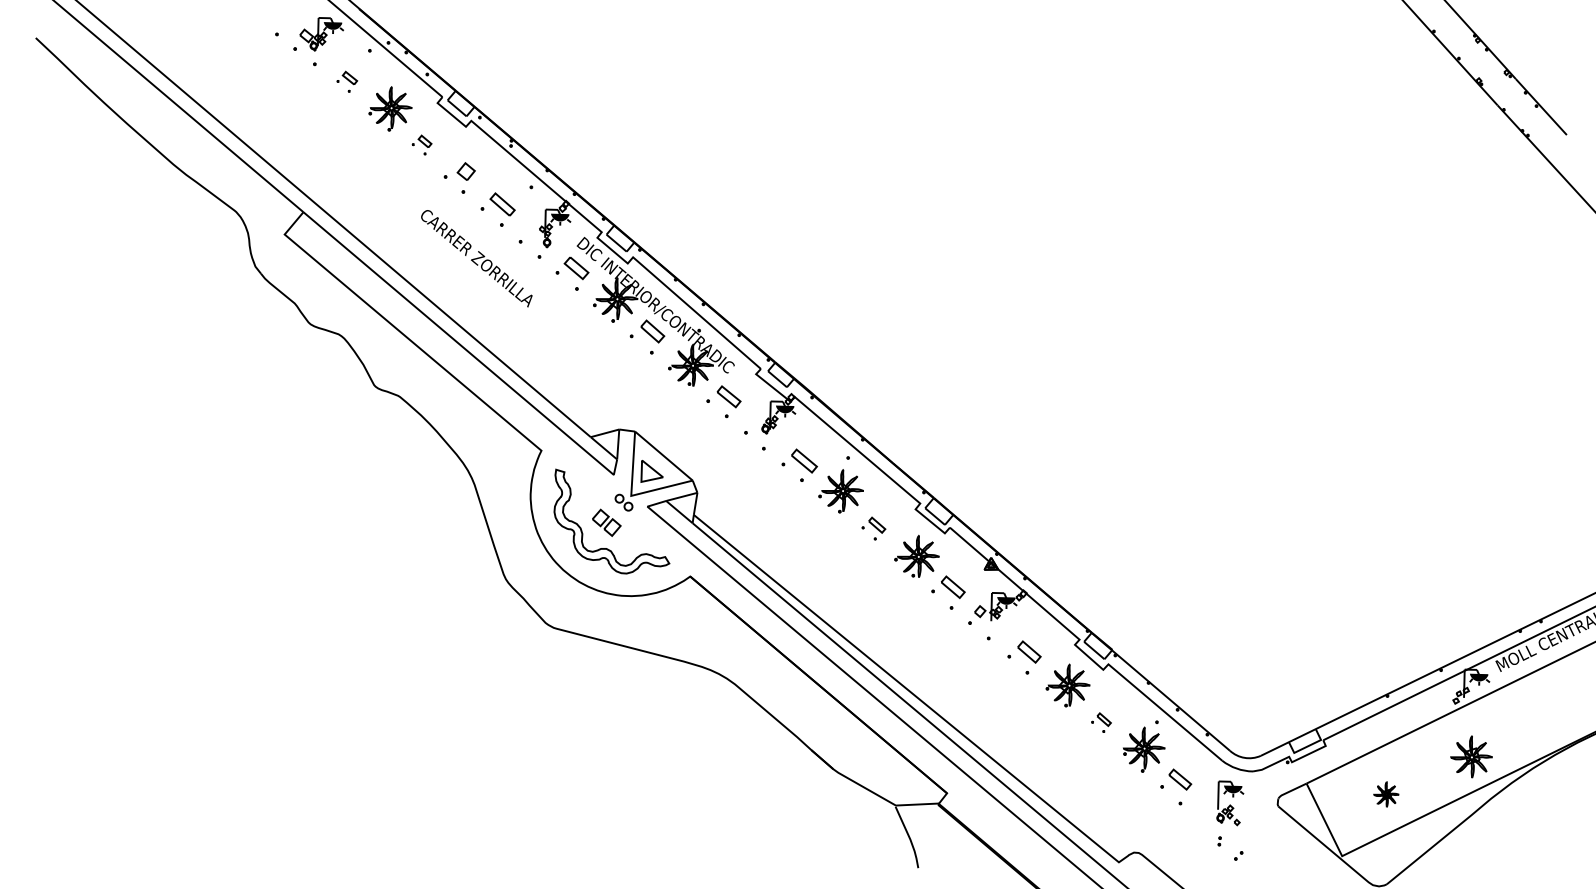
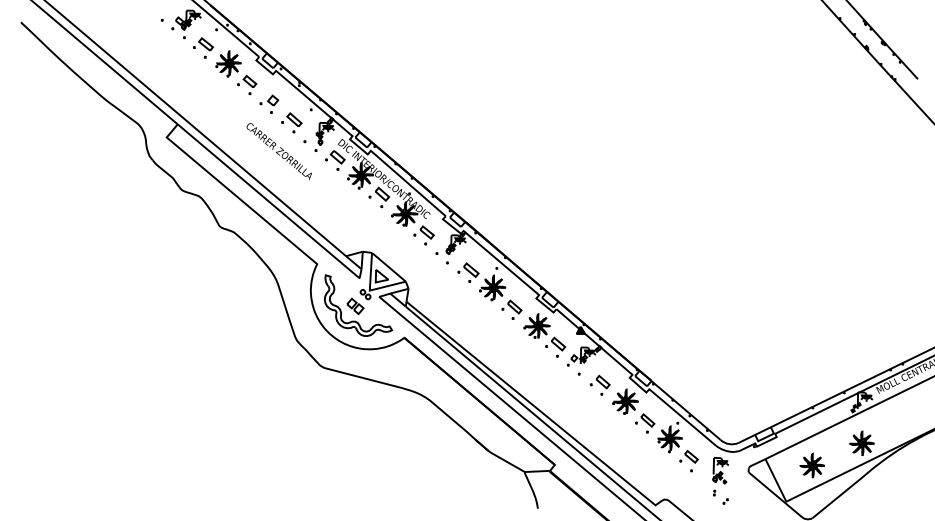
part: (347, 80) -> (203, 47), size x1.67
part: (422, 144) -> (247, 84), size x1.67
part: (873, 528) -> (511, 309), size x1.43
part: (1101, 722) -> (645, 423), size x1.67
part: (1385, 794) -> (811, 465), size x1.67

